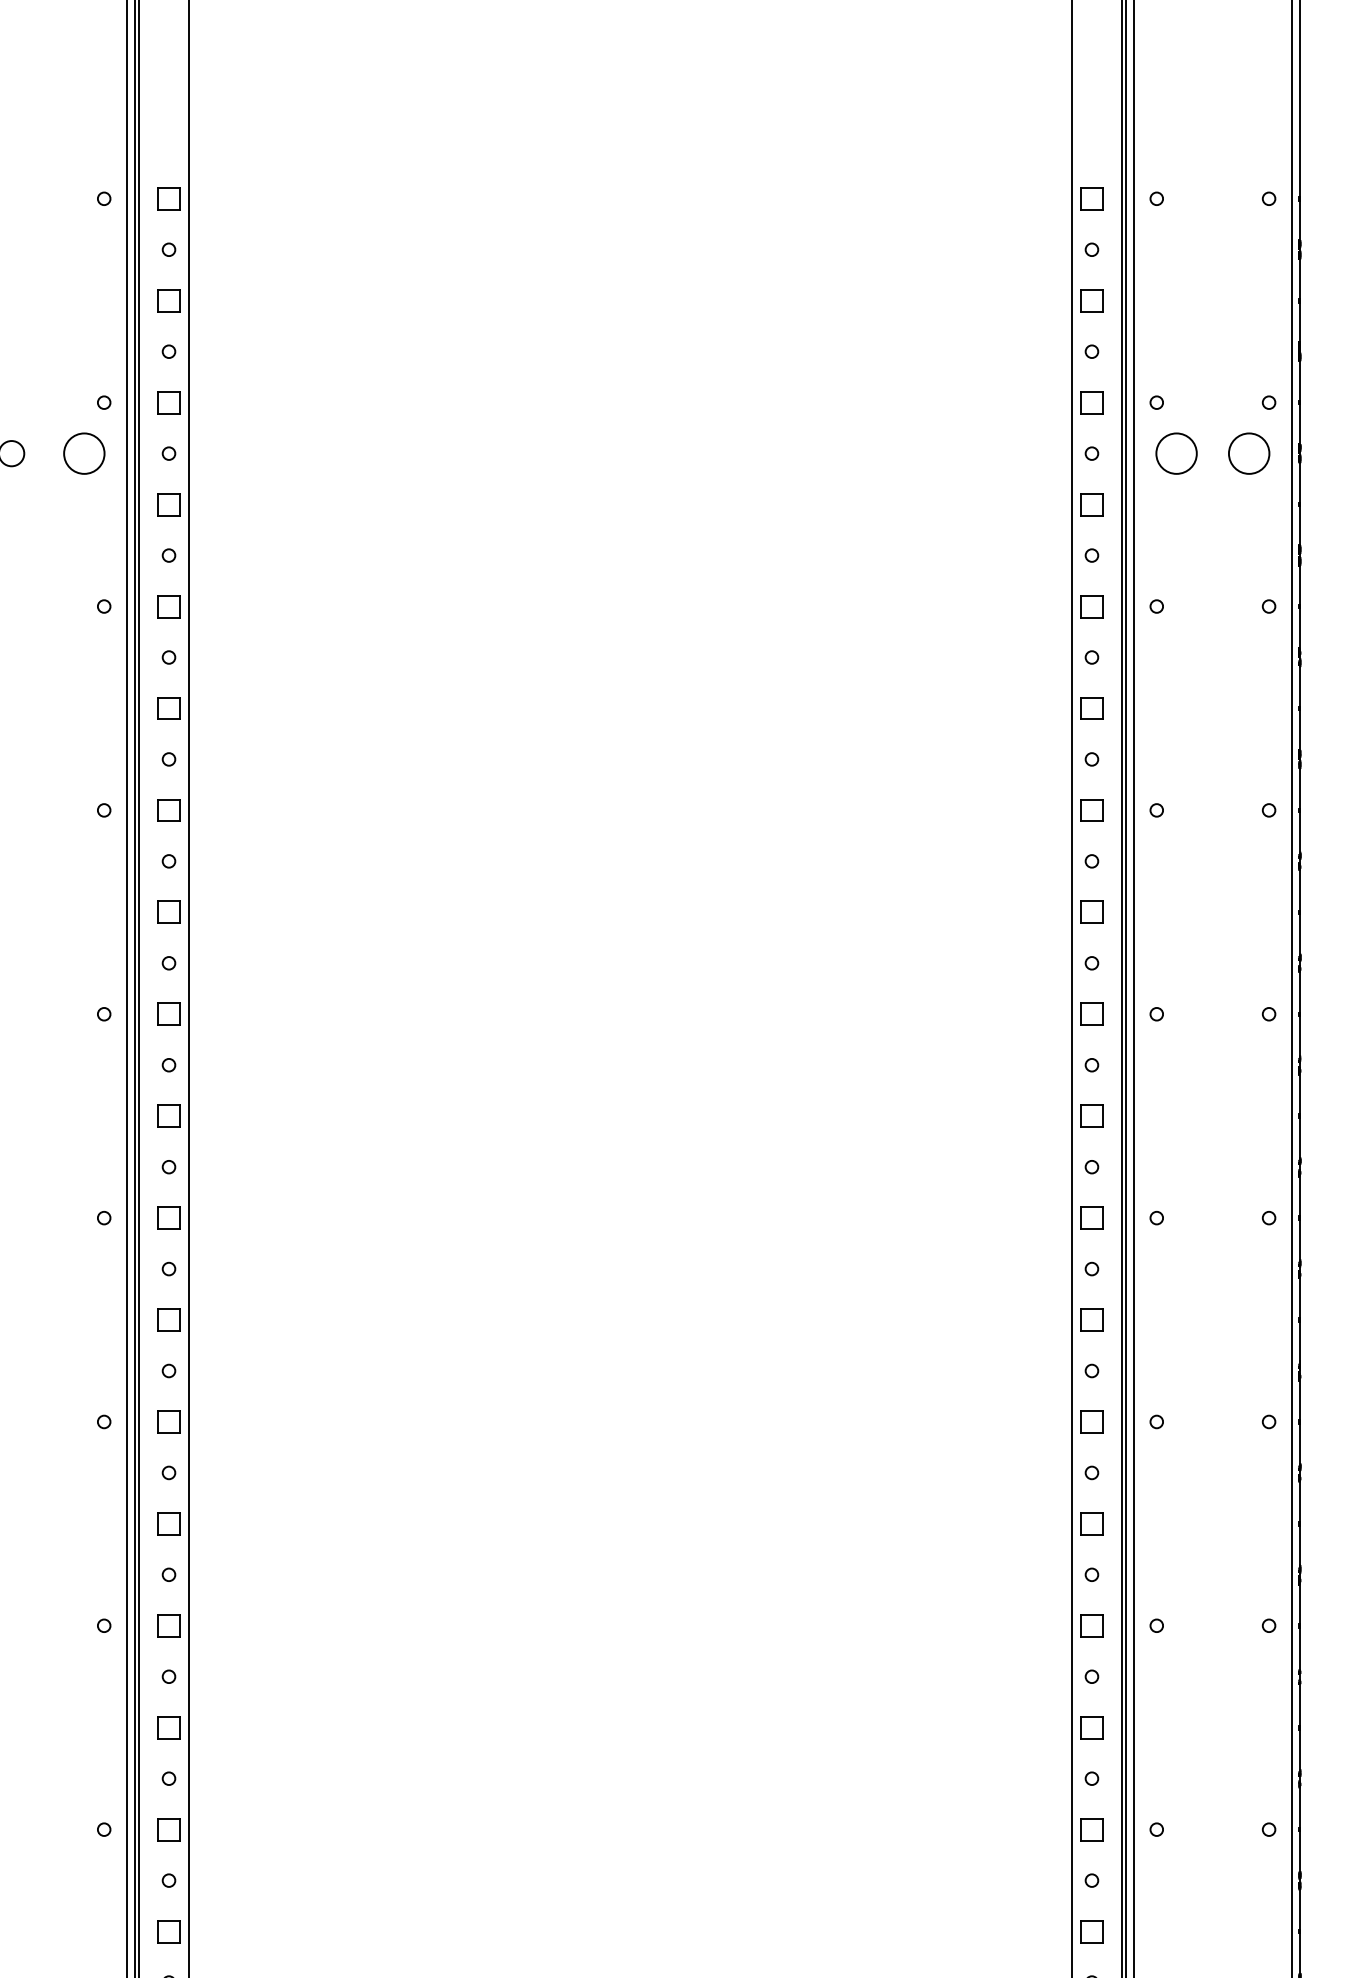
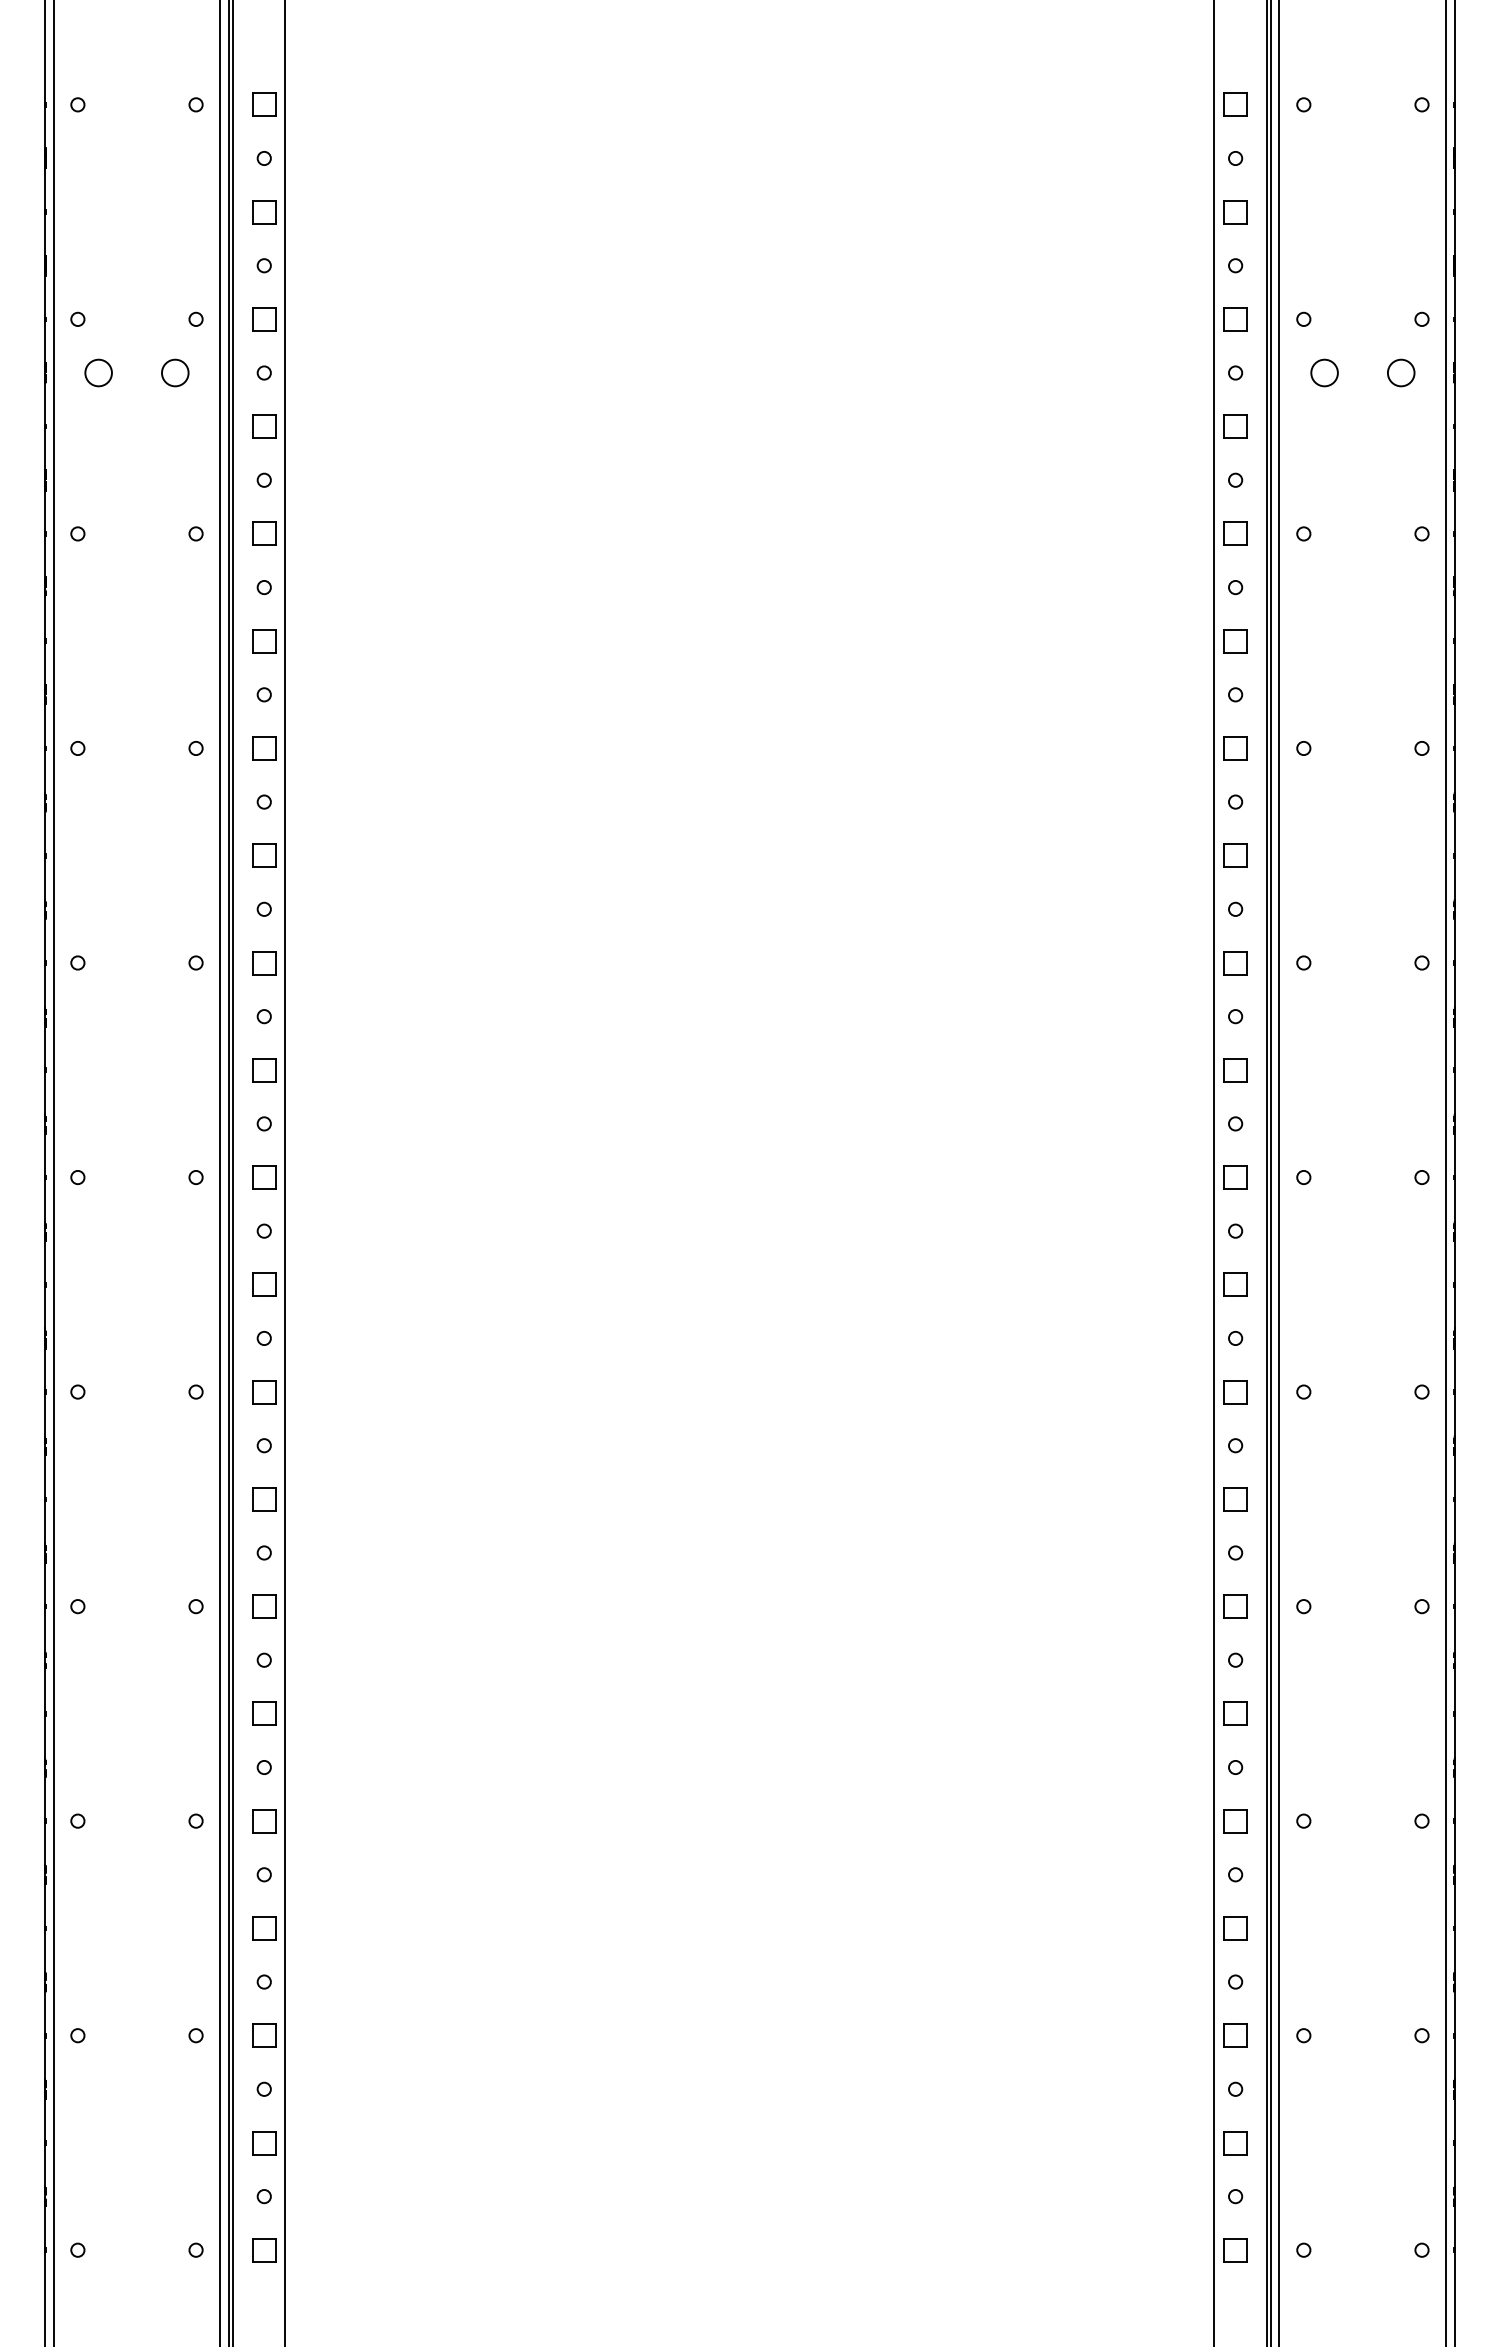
circle: (84, 453) -> (175, 372), size x0.62
circle: (1176, 453) -> (1324, 372), size x0.62
circle: (1249, 453) -> (1401, 372), size x0.62

